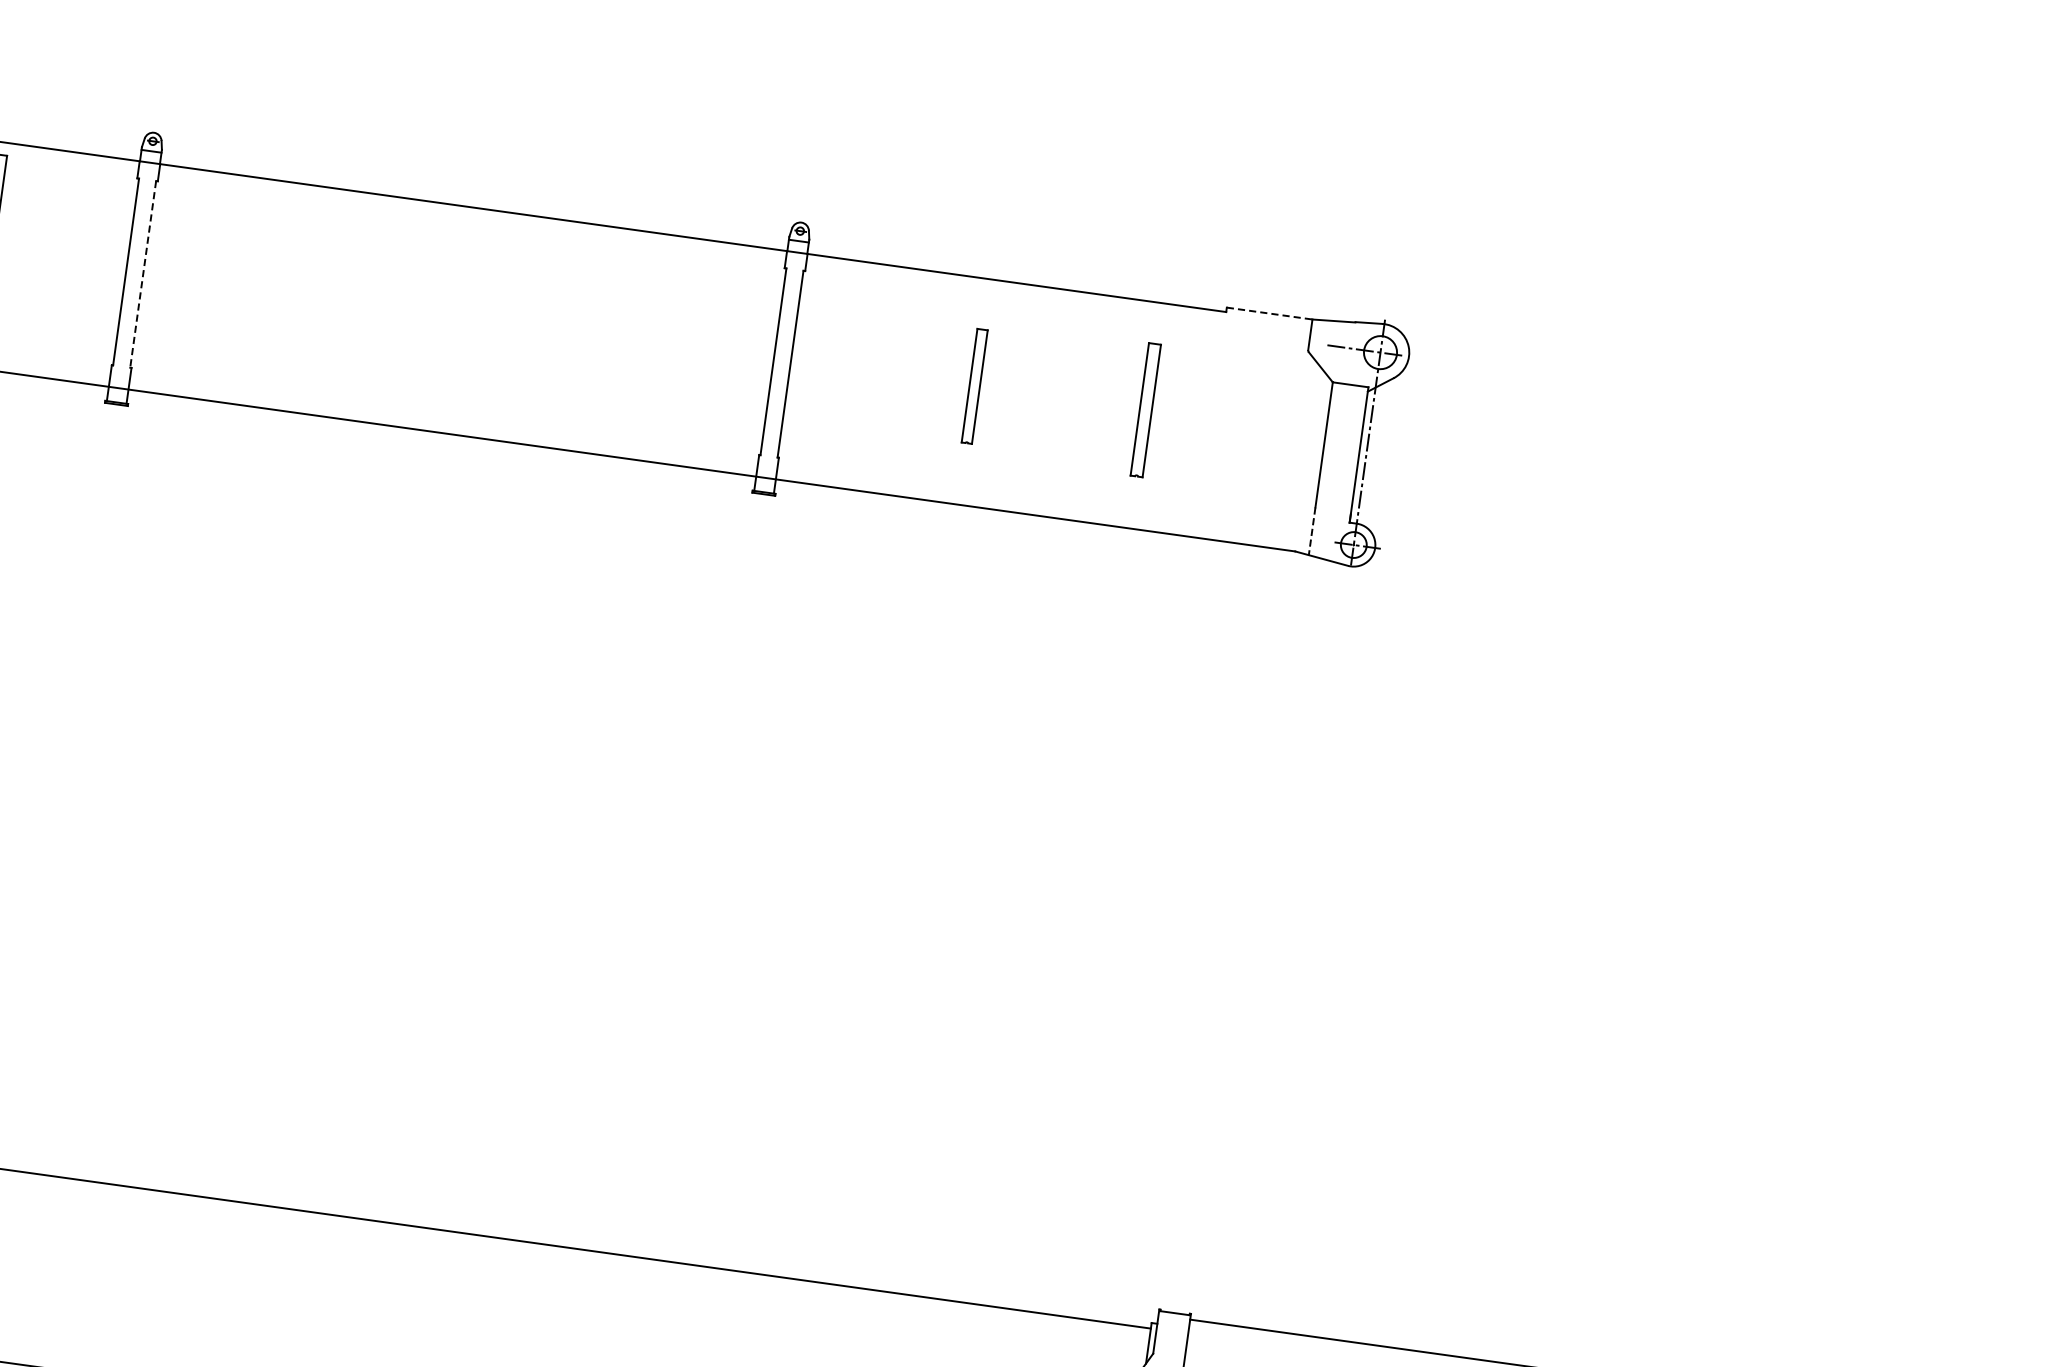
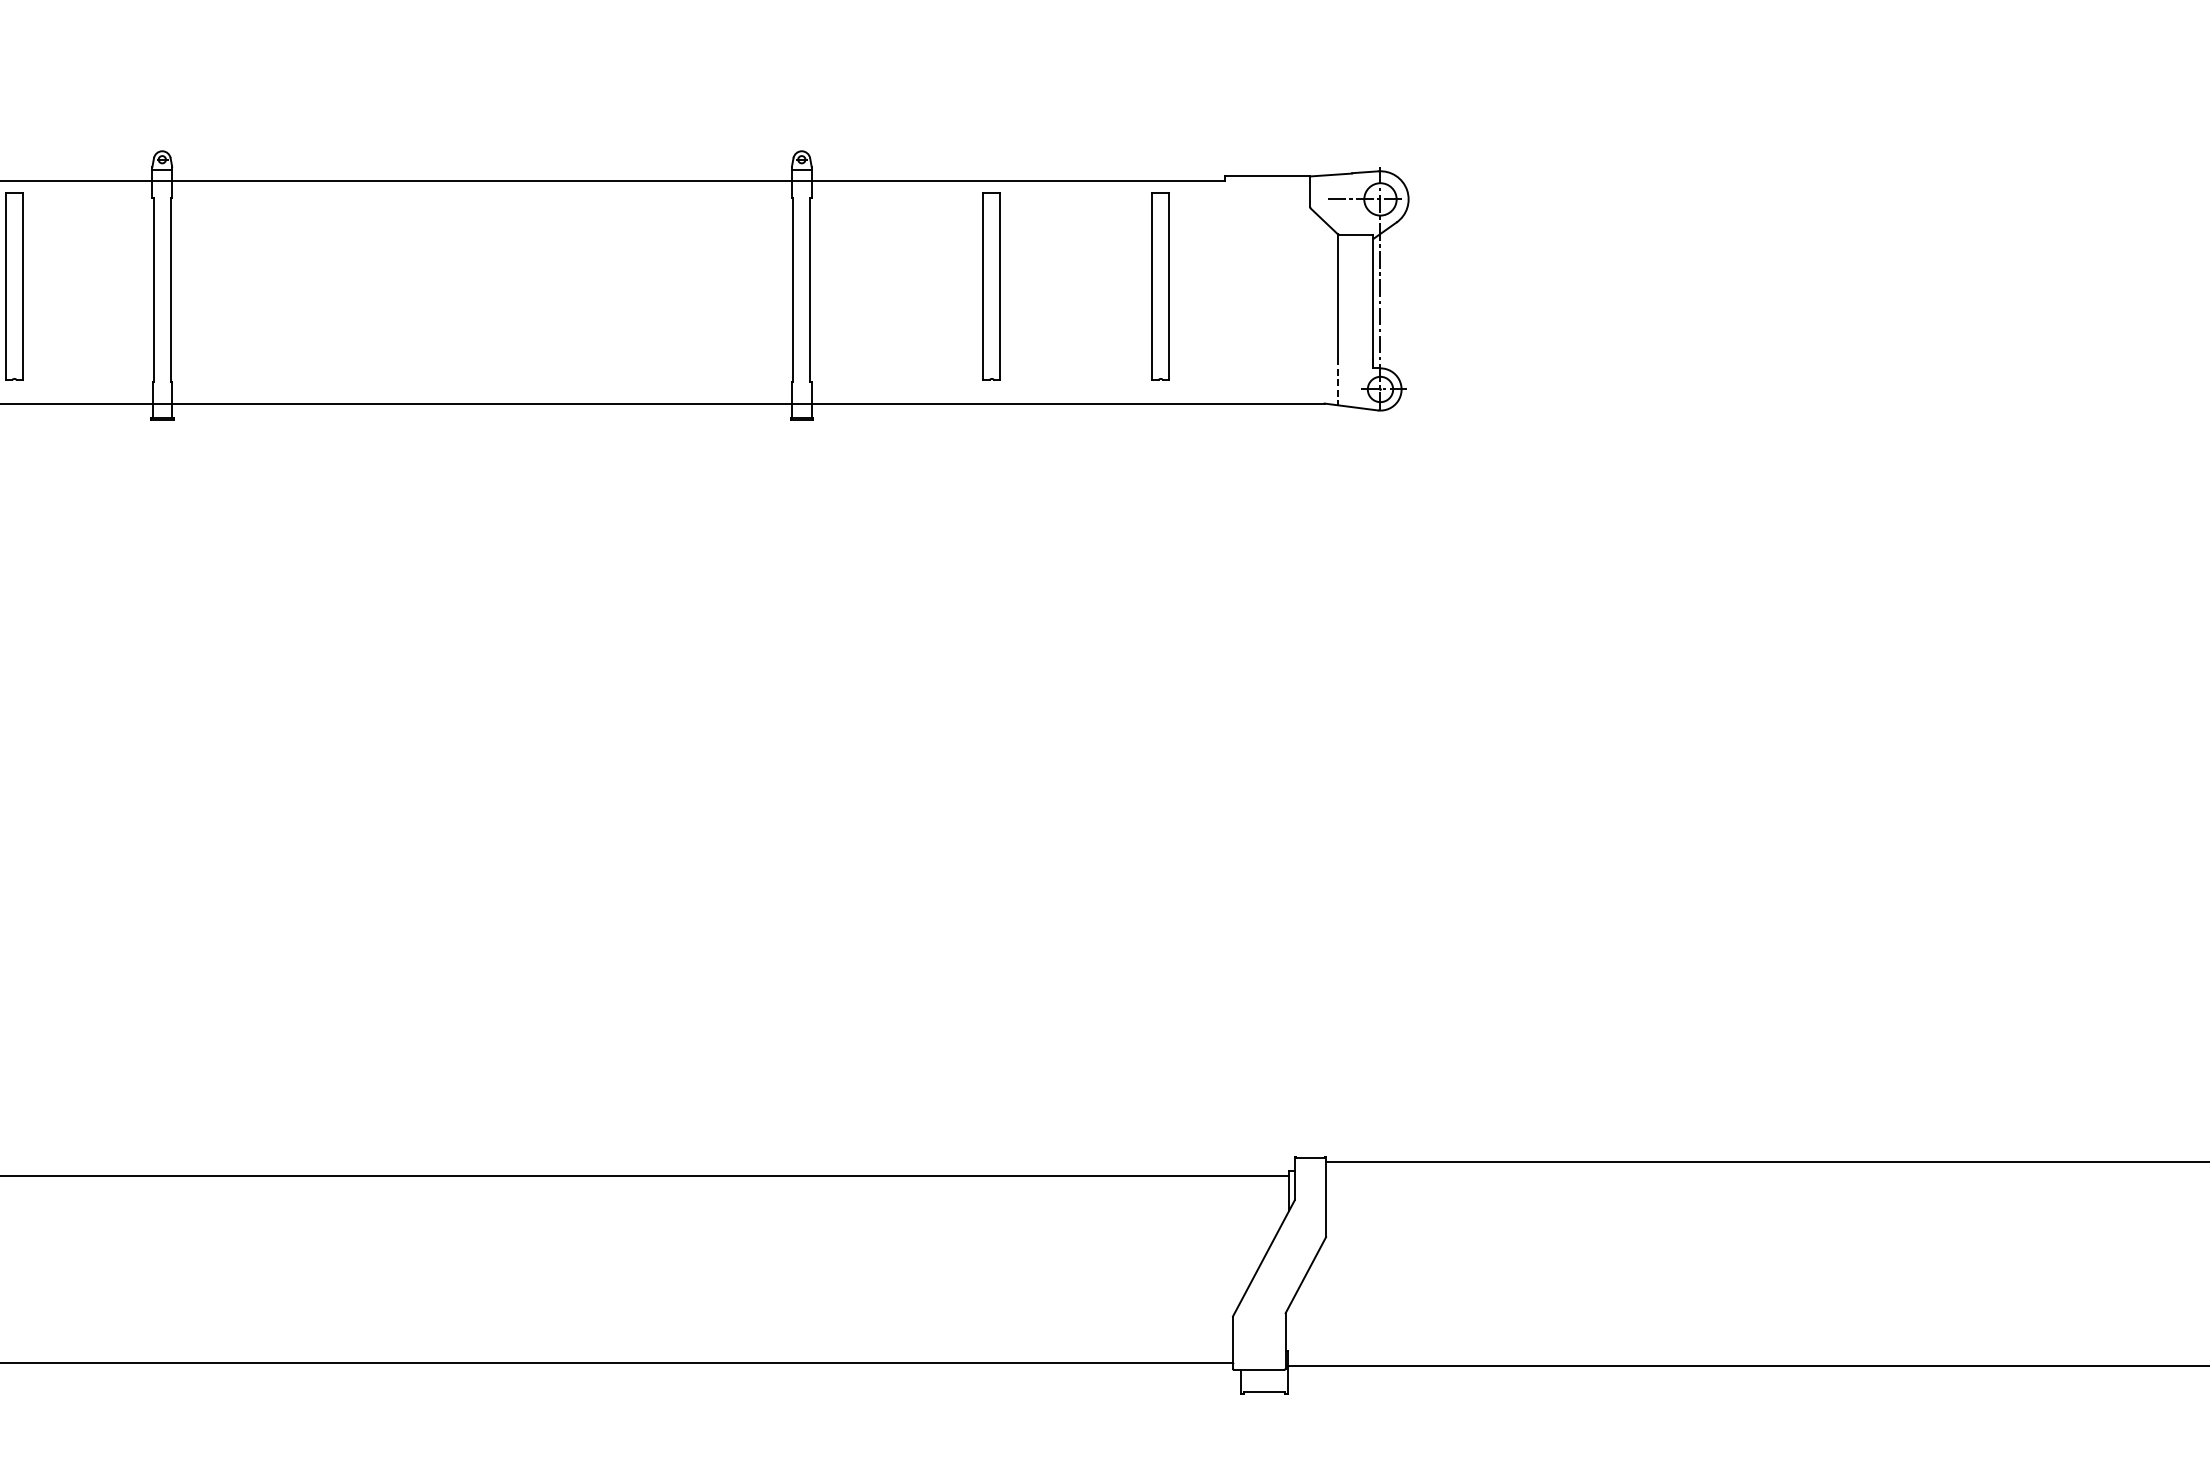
line: (142, 274) -> (170, 290), dashed -> solid
line: (1270, 313) -> (1268, 176), dashed -> solid
part: (974, 386) -> (991, 286), size x1.67
part: (1145, 409) -> (1160, 286), size x1.43

